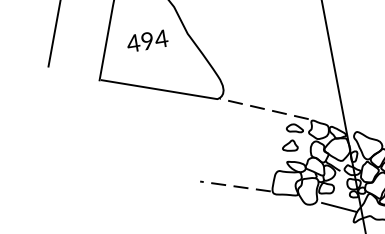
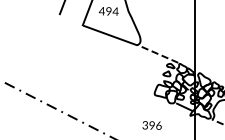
line: (235, 185) -> (137, 87), removed

